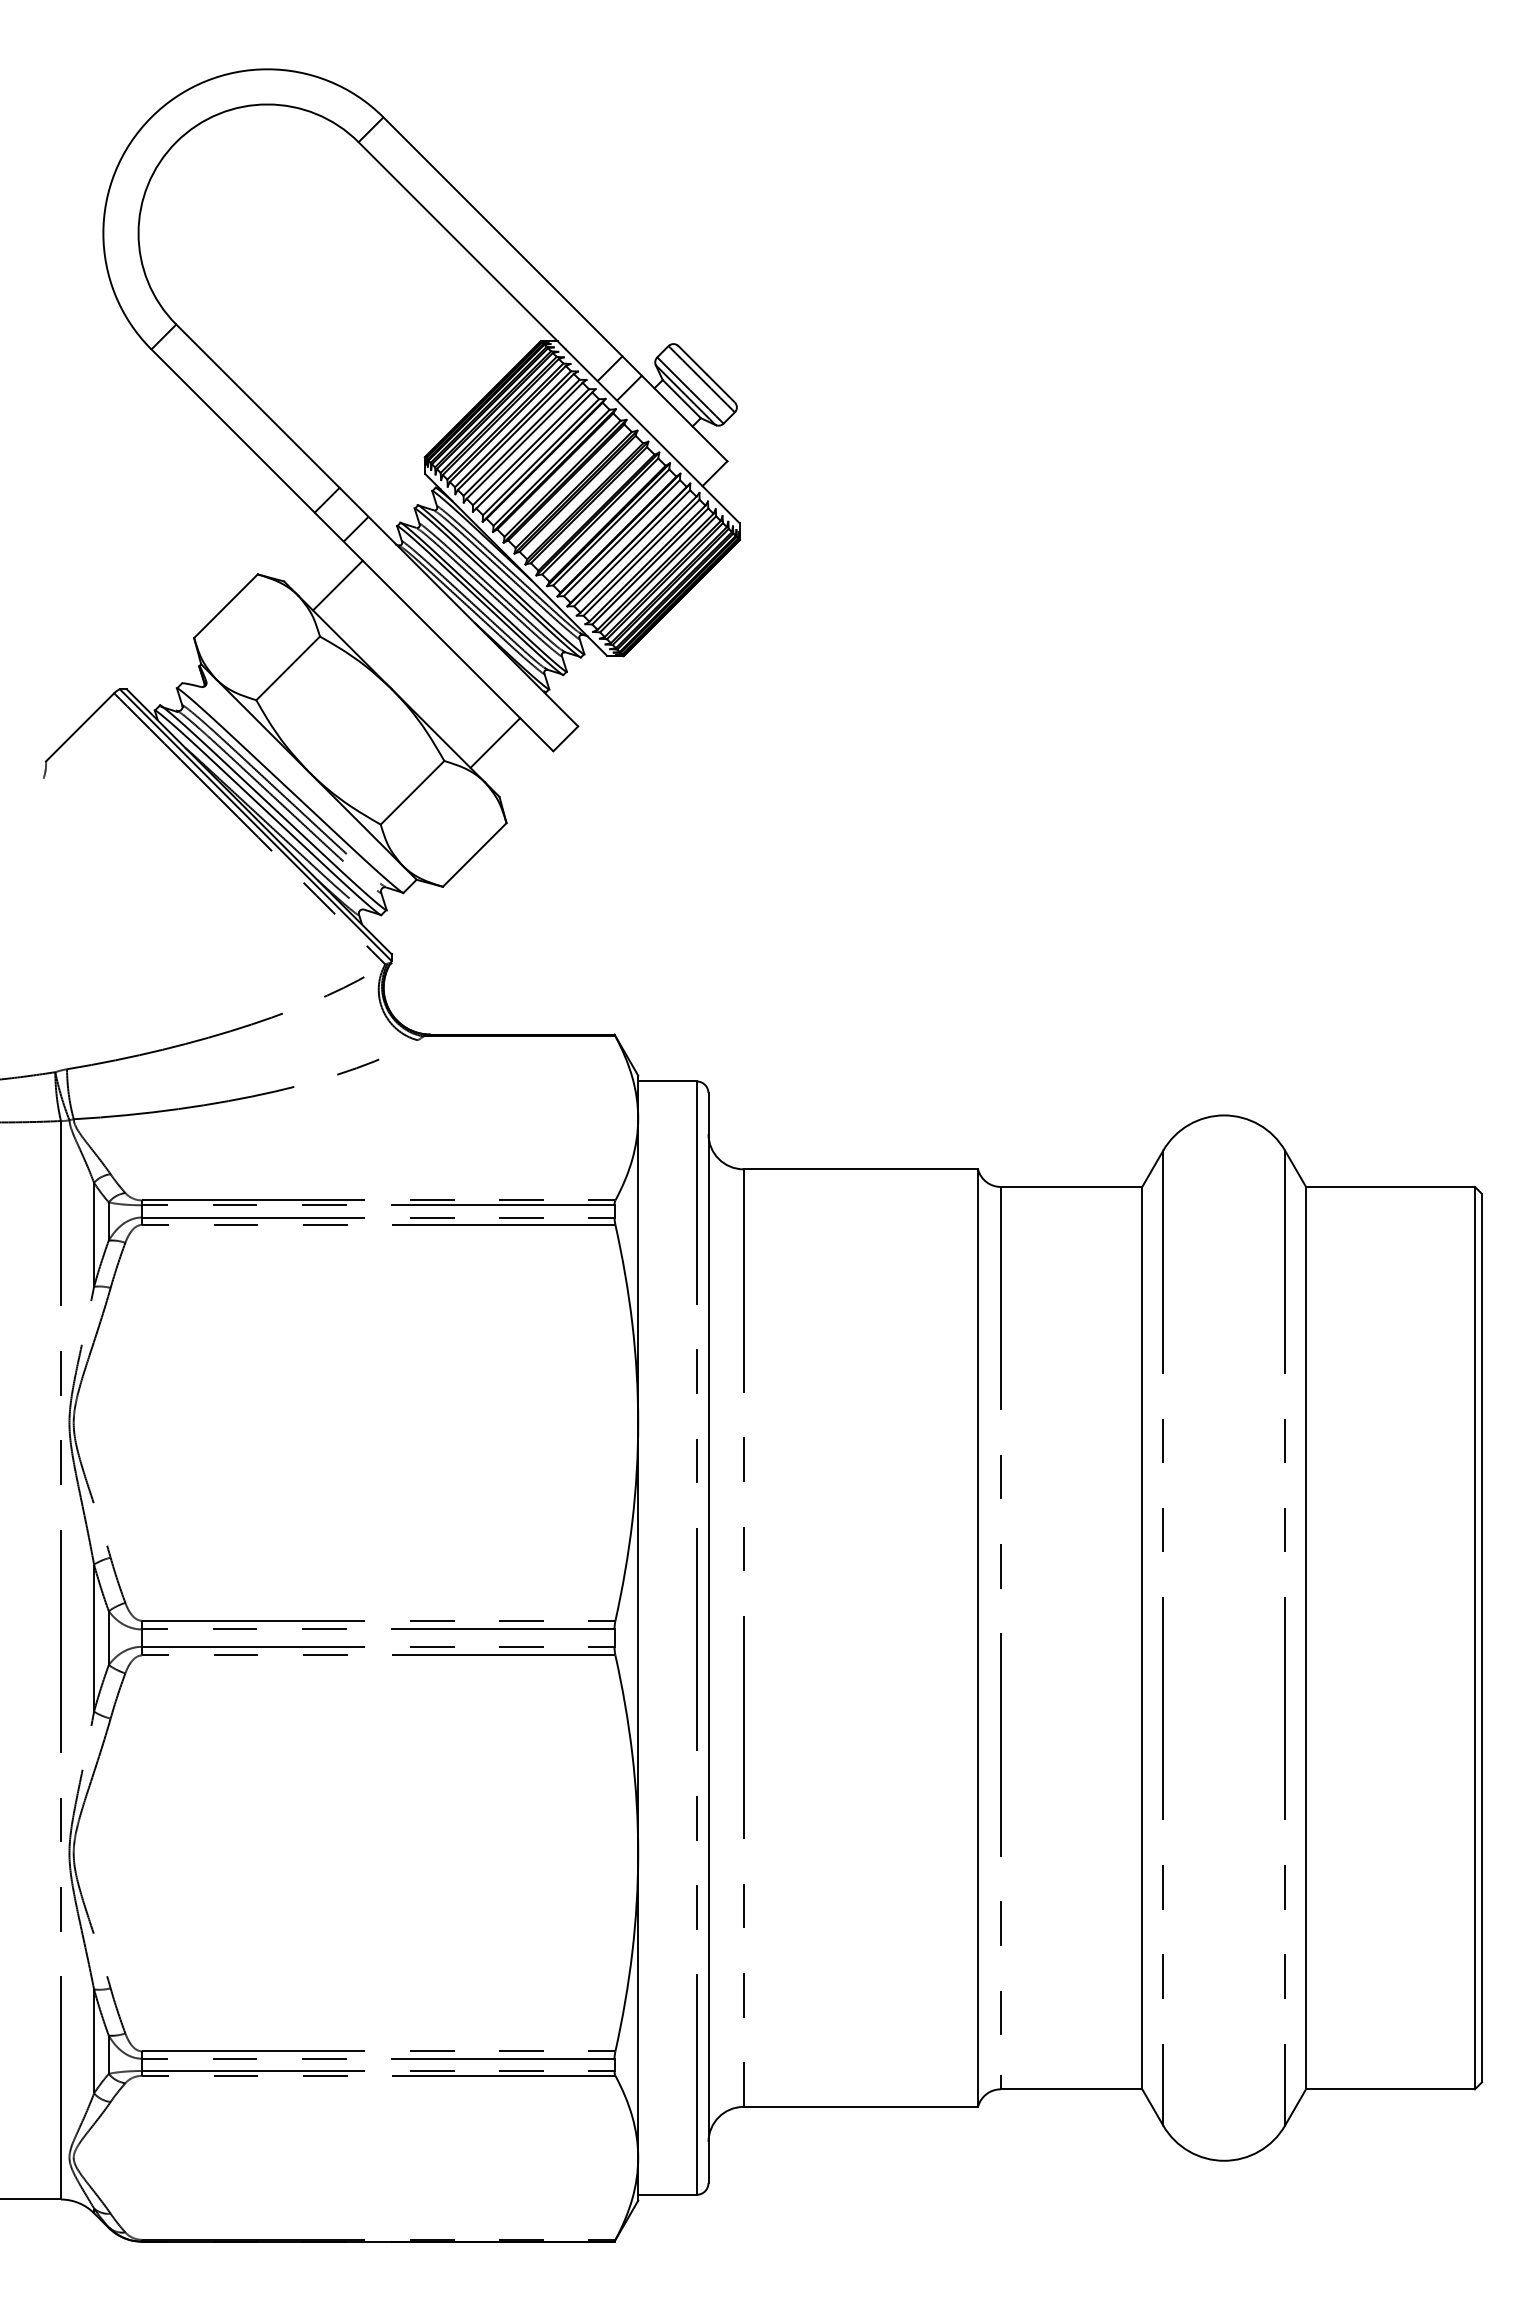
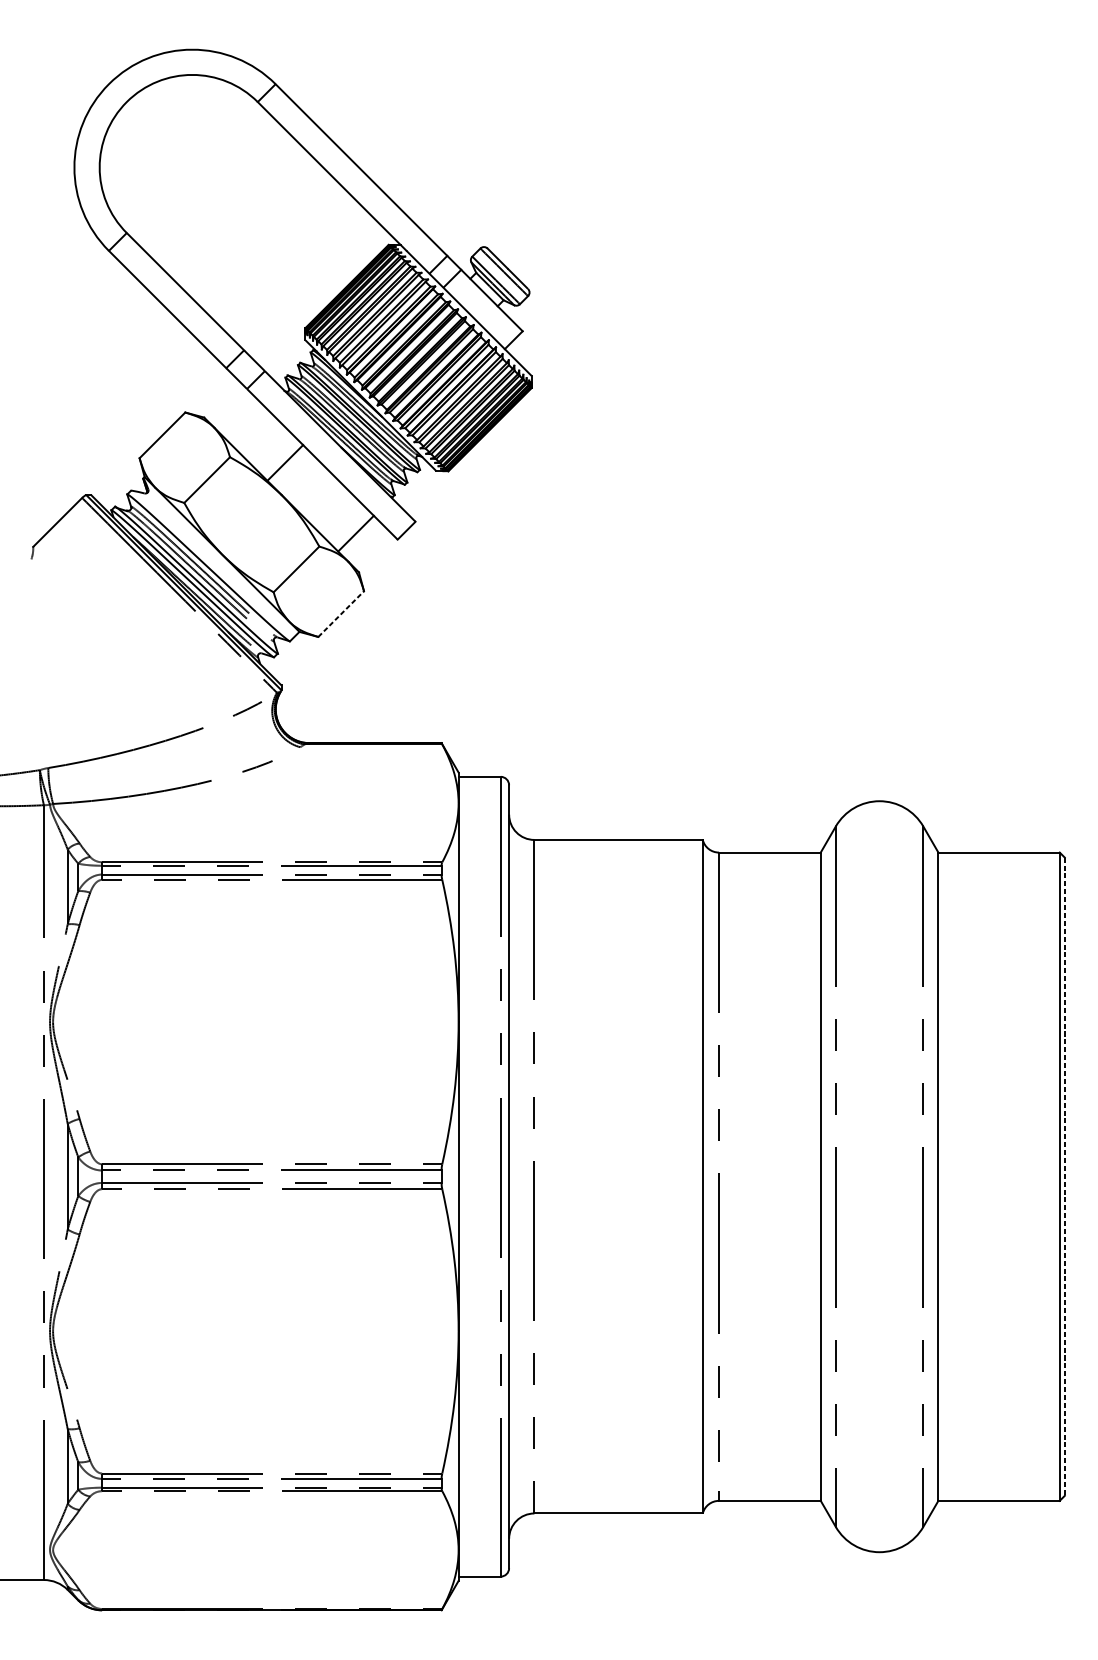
line: (337, 585) -> (284, 462), moved
line: (474, 855) -> (341, 614), solid -> dashed
line: (1482, 1638) -> (1065, 1176), solid -> dashed

